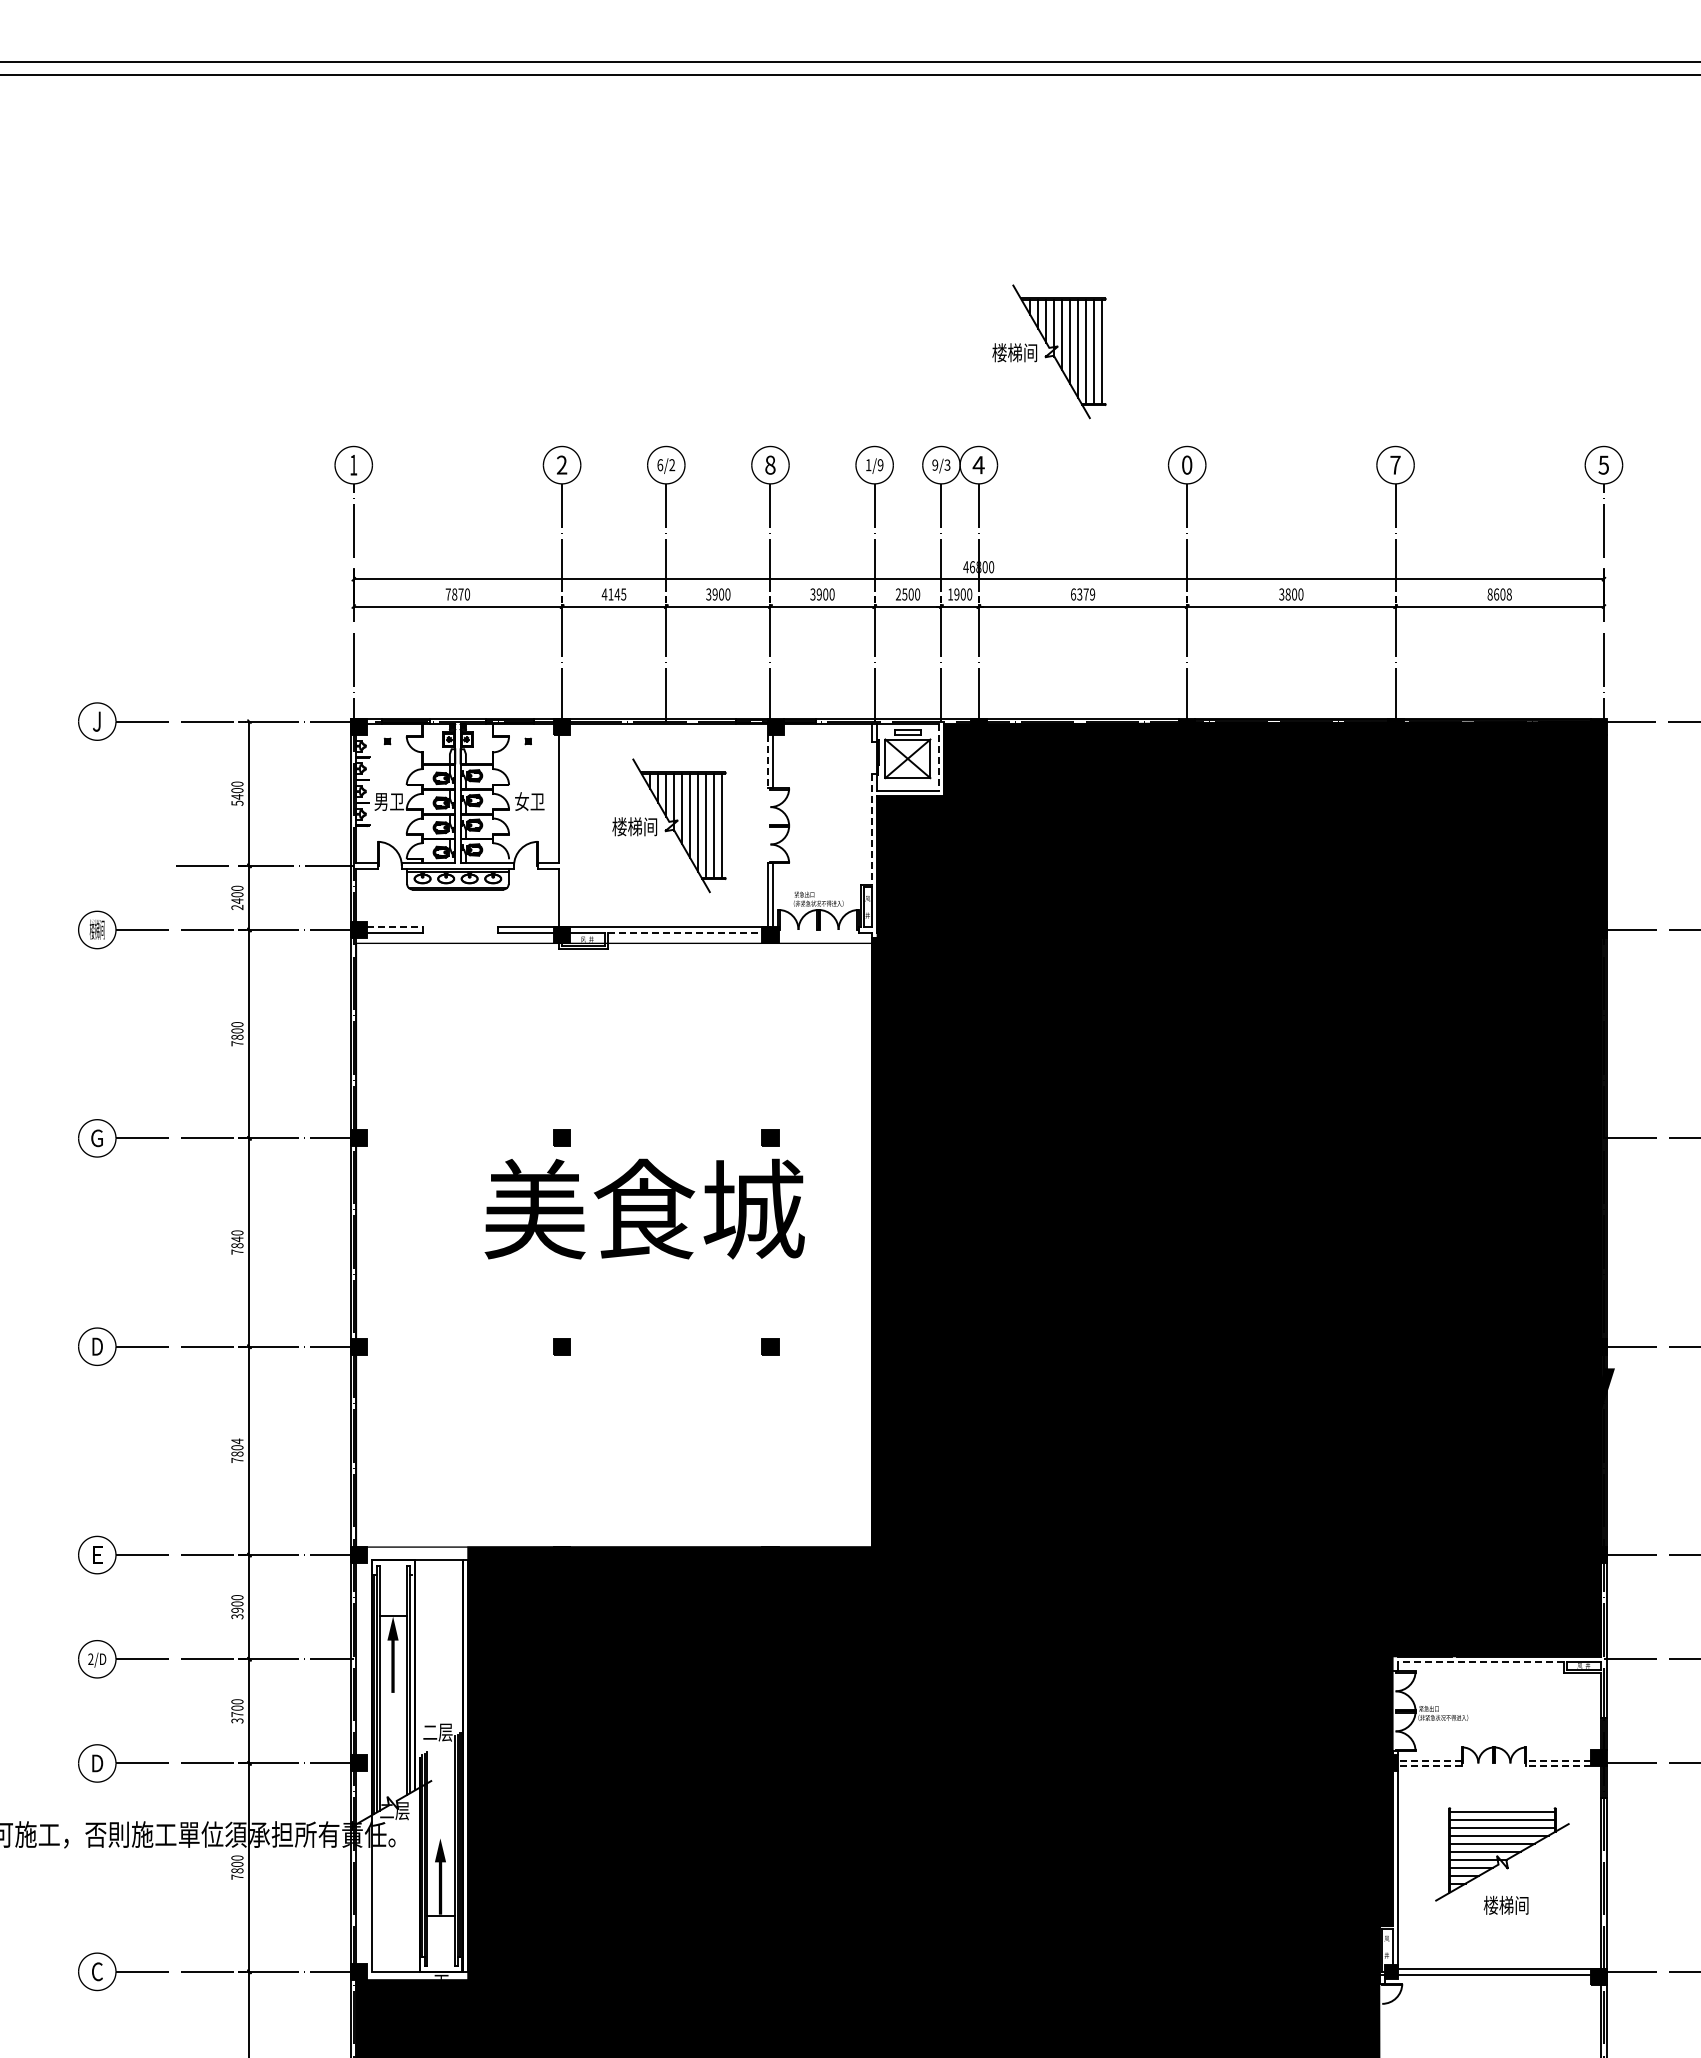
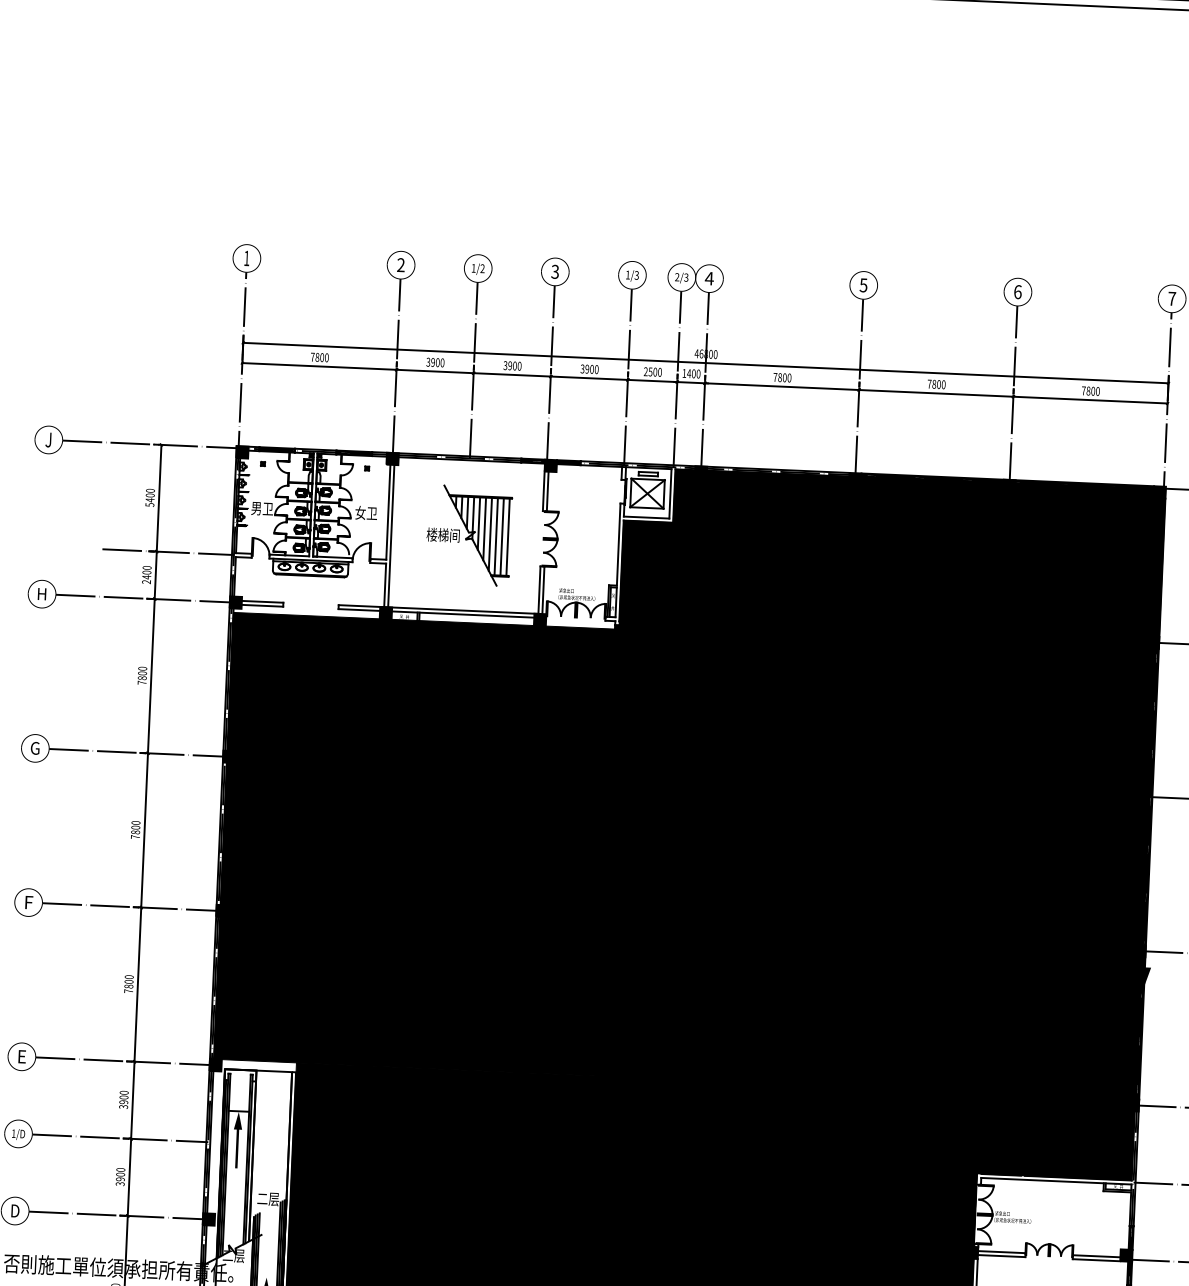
part: (1049, 351) -> (765, 196), removed
text: (770, 464) -> (555, 271), 8 -> 3
text: (1186, 464) -> (863, 284), 0 -> 5
text: (1395, 464) -> (1017, 291), 7 -> 6
text: (1603, 464) -> (1171, 298), 5 -> 7
text: (660, 465) -> (473, 268), 6/2 -> 1/2
text: (880, 465) -> (636, 275), 1/9 -> 1/3
text: (935, 465) -> (677, 277), 9/3 -> 2/3
text: (460, 594) -> (321, 357), 7870 -> 7800
text: (613, 594) -> (434, 362), 4145 -> 3900
text: (956, 594) -> (688, 373), 1900 -> 1400
text: (1082, 594) -> (782, 377), 6379 -> 7800
text: (1281, 594) -> (929, 384), 3800 -> 7800
text: (1499, 594) -> (1090, 391), 8608 -> 7800
line: (938, 758) -> (670, 494), dashed -> solid
line: (767, 761) -> (543, 491), dashed -> solid
line: (871, 829) -> (618, 544), dashed -> solid
line: (564, 830) -> (391, 535), added
line: (395, 927) -> (262, 601), dashed -> solid
text: (96, 929) -> (41, 593), 楼梯间 -> H
line: (689, 932) -> (480, 615), dashed -> solid
text: (237, 1239) -> (135, 827), 7840 -> 7800
fill: (613, 1245) -> (413, 844), added
text: (97, 1346) -> (28, 902), D -> F
text: (237, 1441) -> (129, 977), 7804 -> 7800
text: (90, 1658) -> (13, 1133), 2/D -> 1/D
line: (1481, 1661) -> (1042, 1180), dashed -> solid
text: (237, 1714) -> (120, 1179), 3700 -> 3900
line: (1429, 1760) -> (1001, 1251), dashed -> solid
line: (1558, 1760) -> (1096, 1256), dashed -> solid
line: (1429, 1766) -> (1001, 1256), dashed -> solid
line: (1558, 1766) -> (1096, 1260), dashed -> solid

